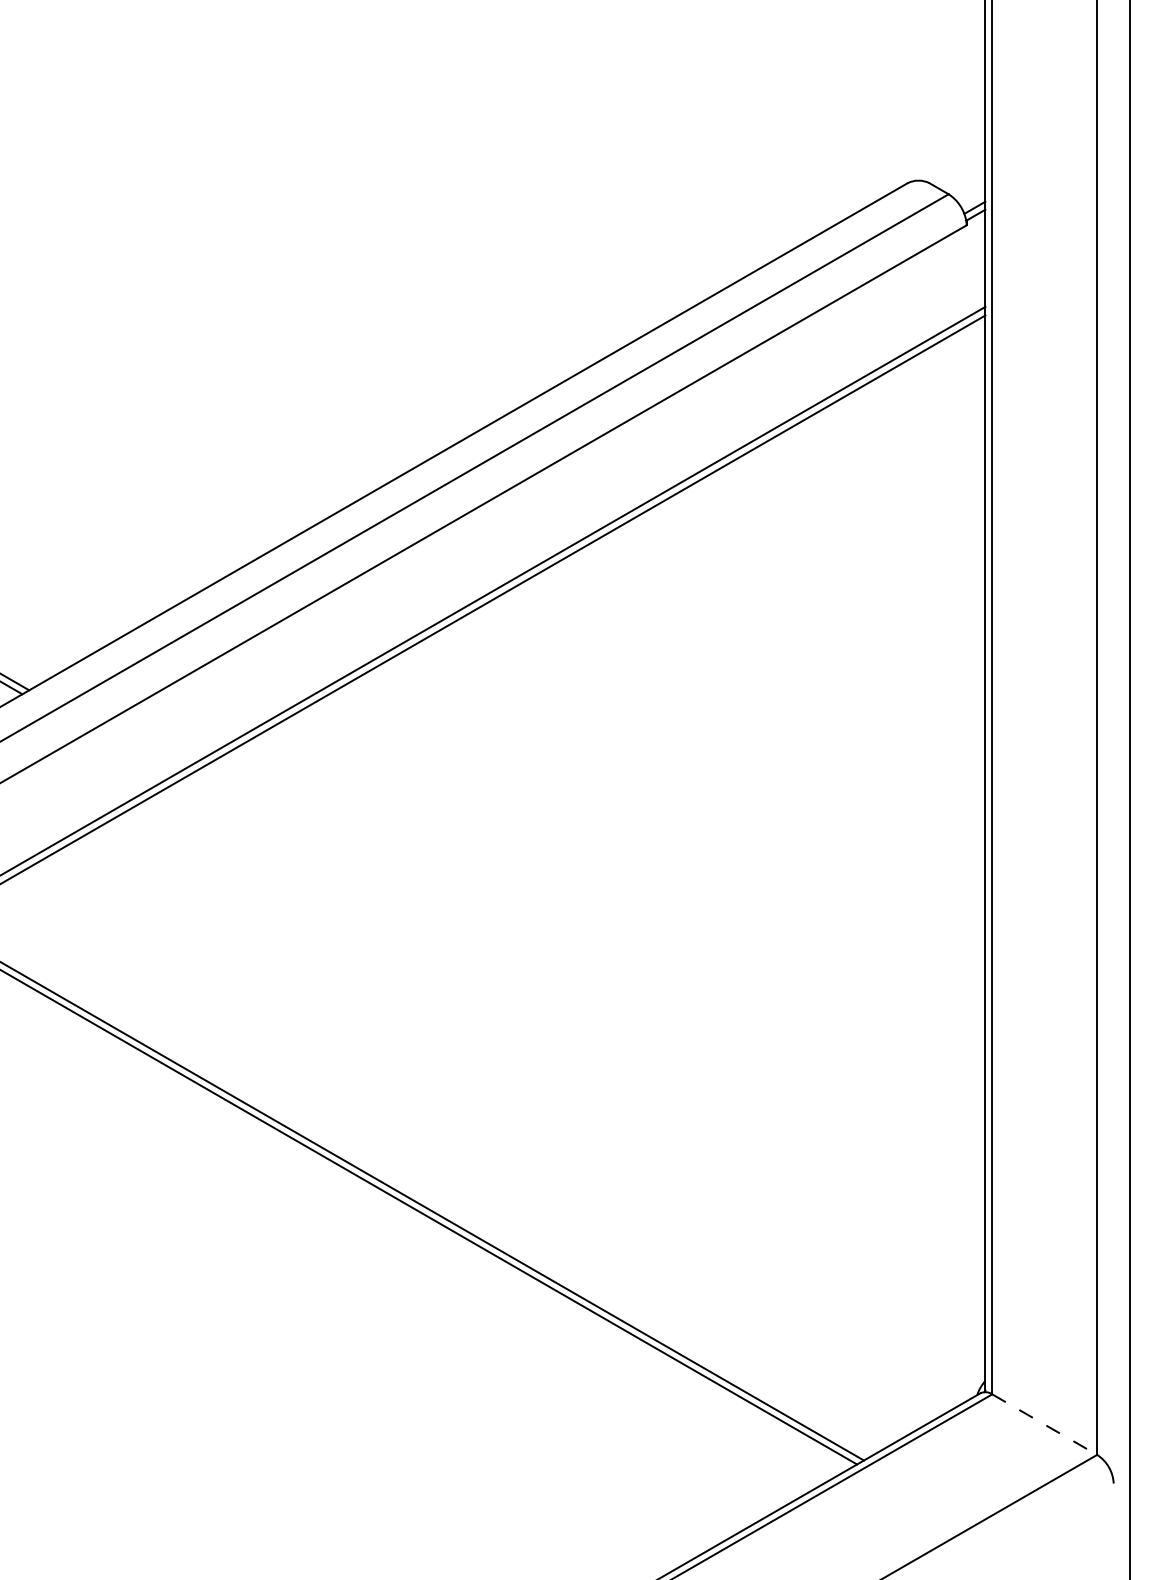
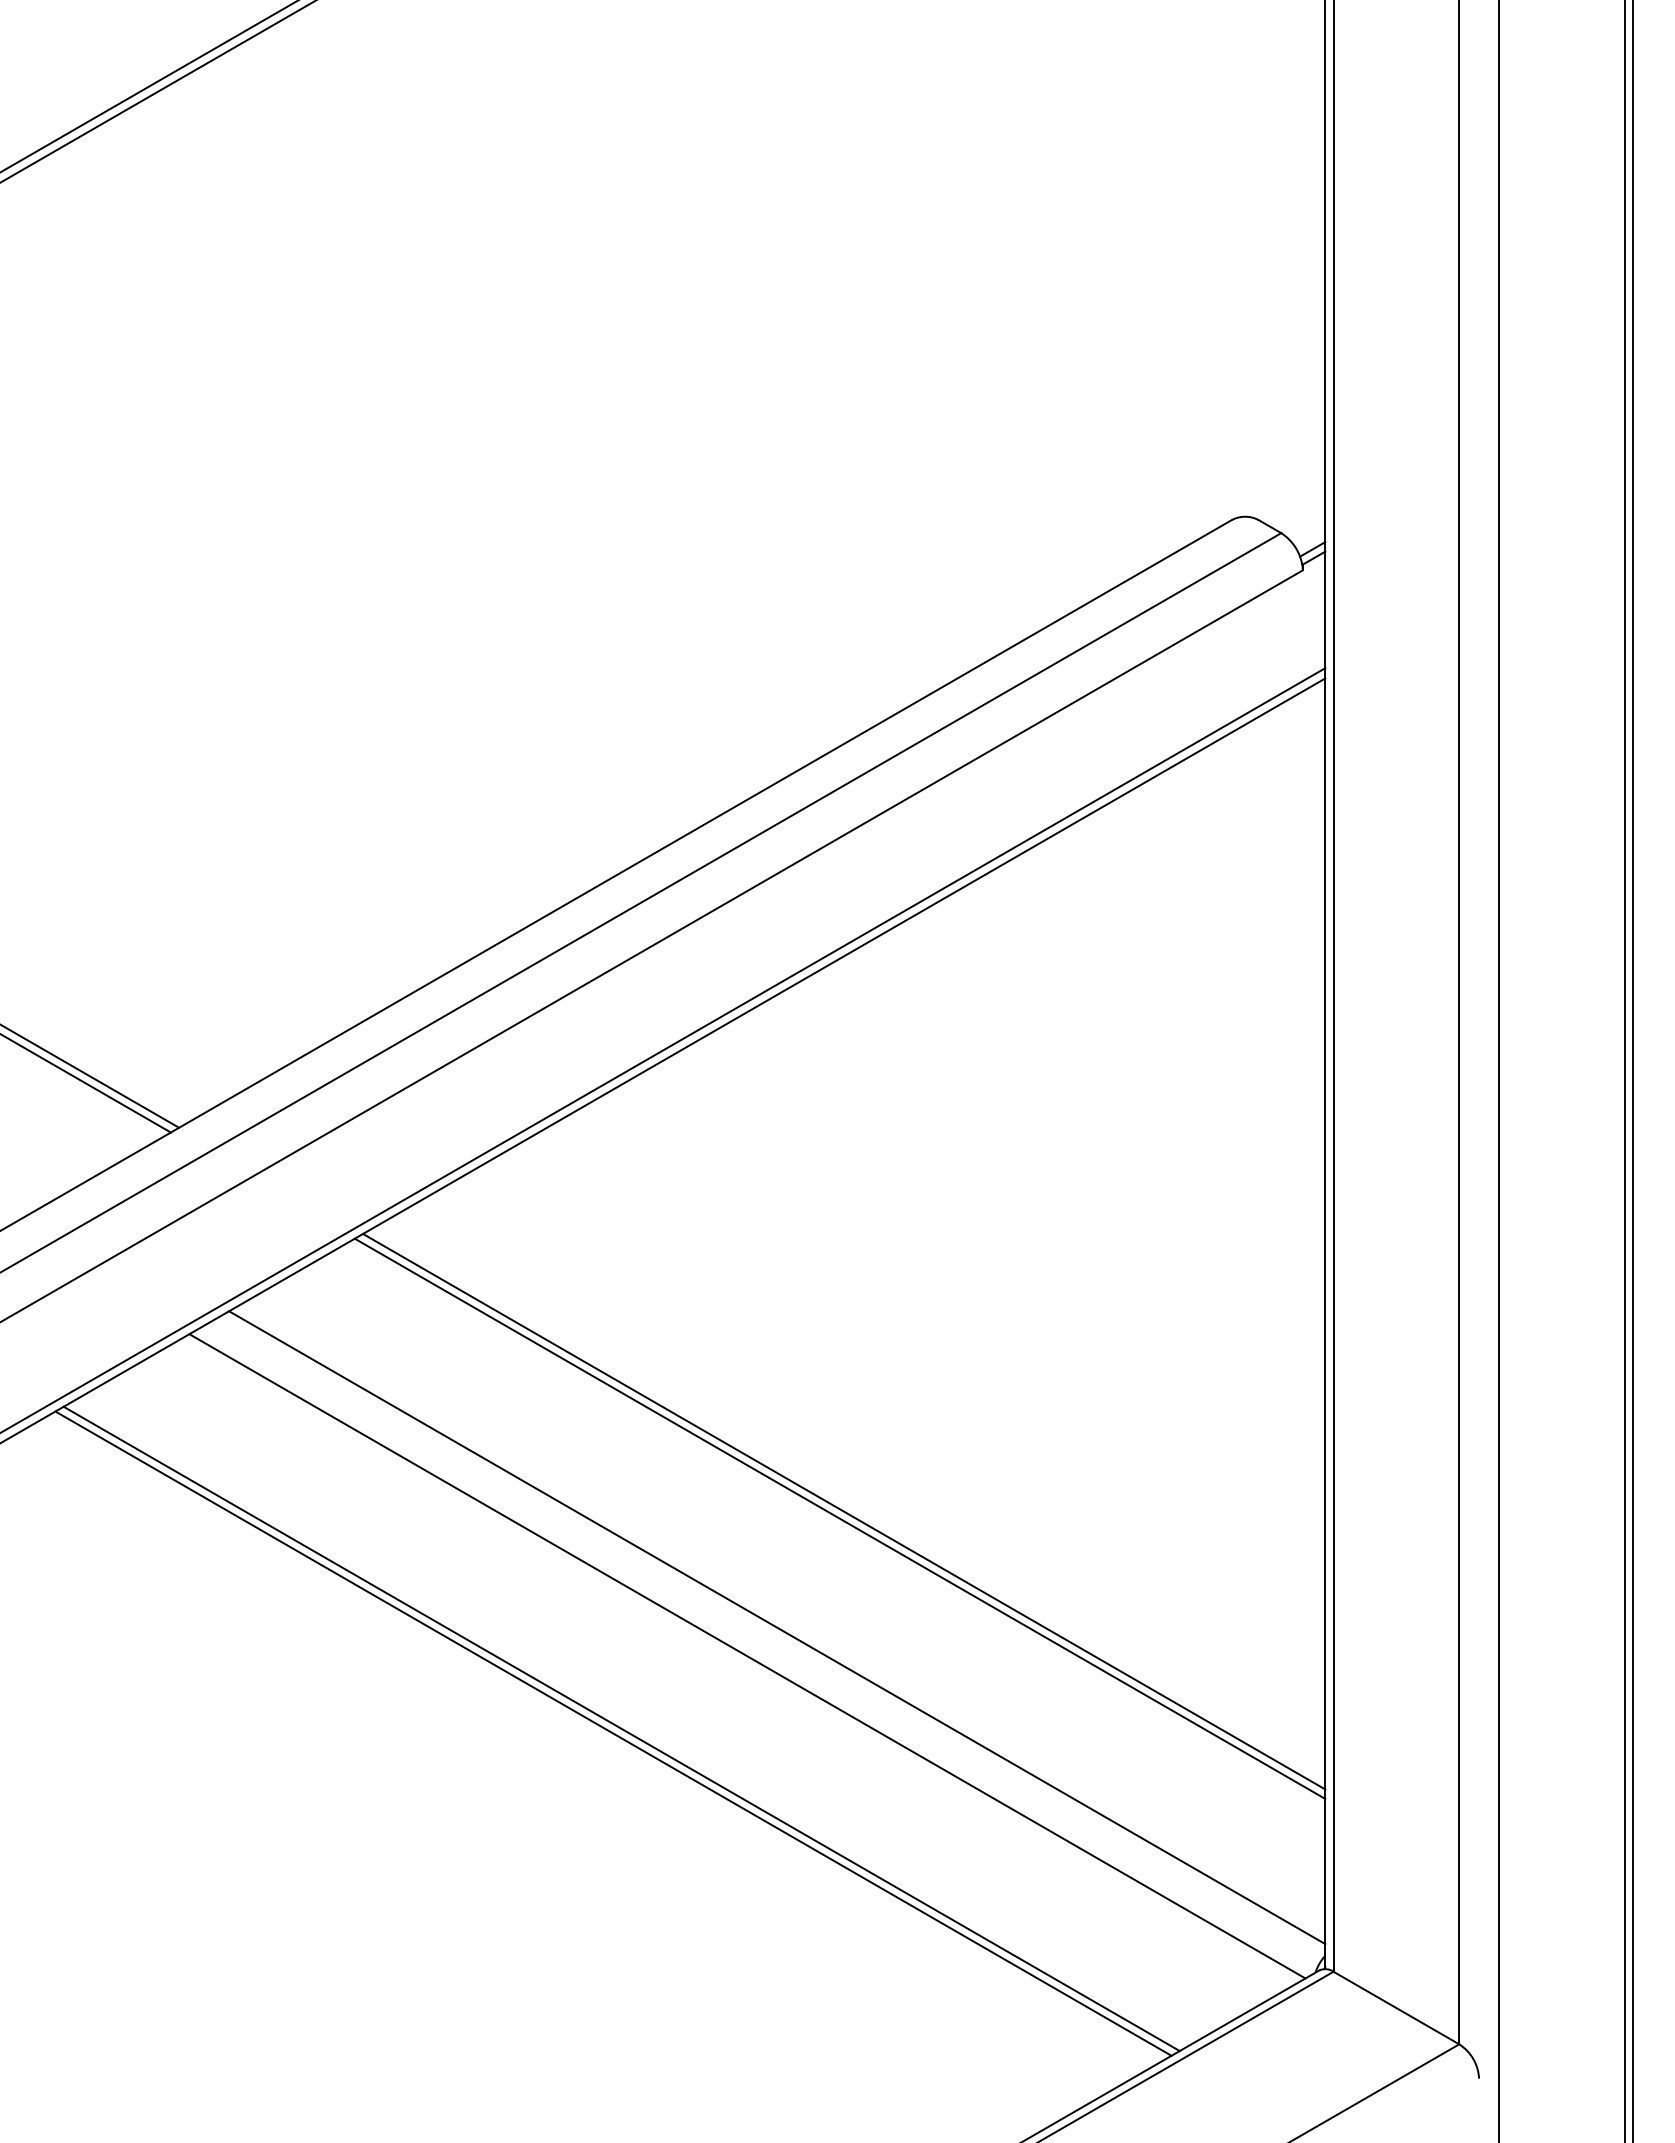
line: (584, 1010) -> (844, 1511), added
line: (580, 1016) -> (839, 1518), added
line: (528, 1107) -> (777, 1627), added
line: (503, 1131) -> (747, 1656), added
line: (1044, 1425) -> (1396, 2008), dashed -> solid

